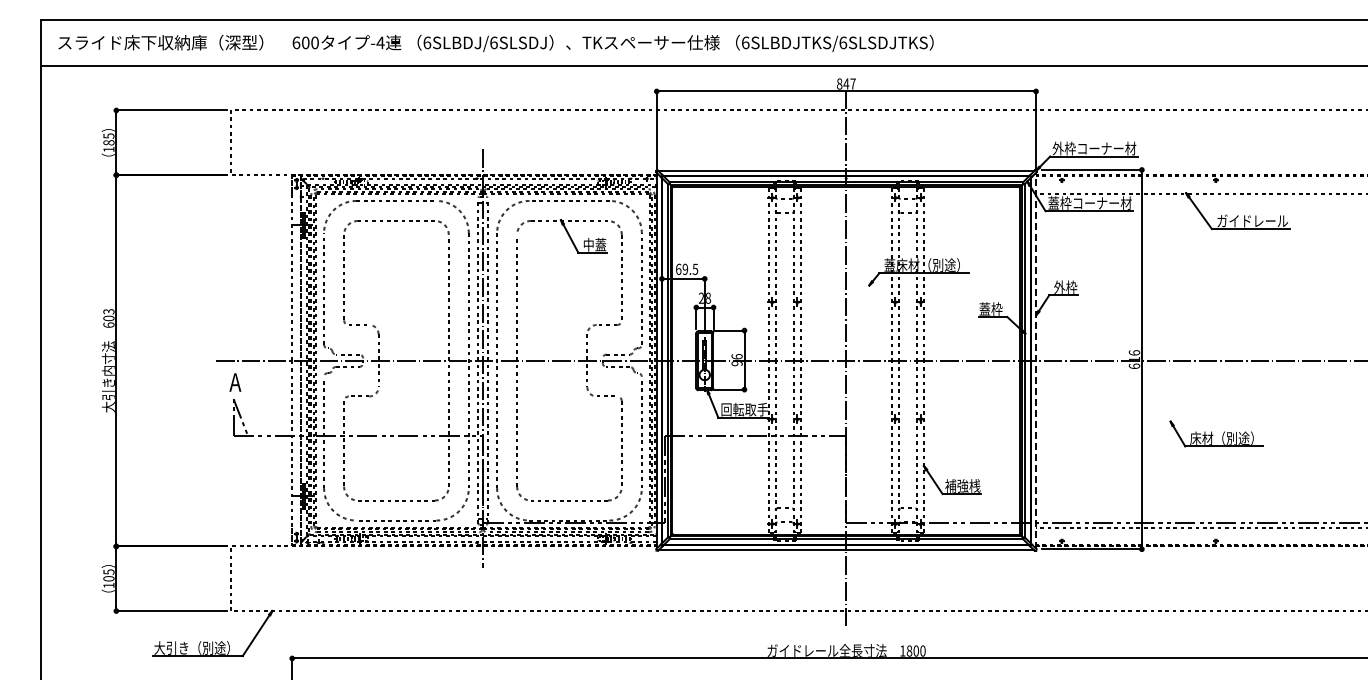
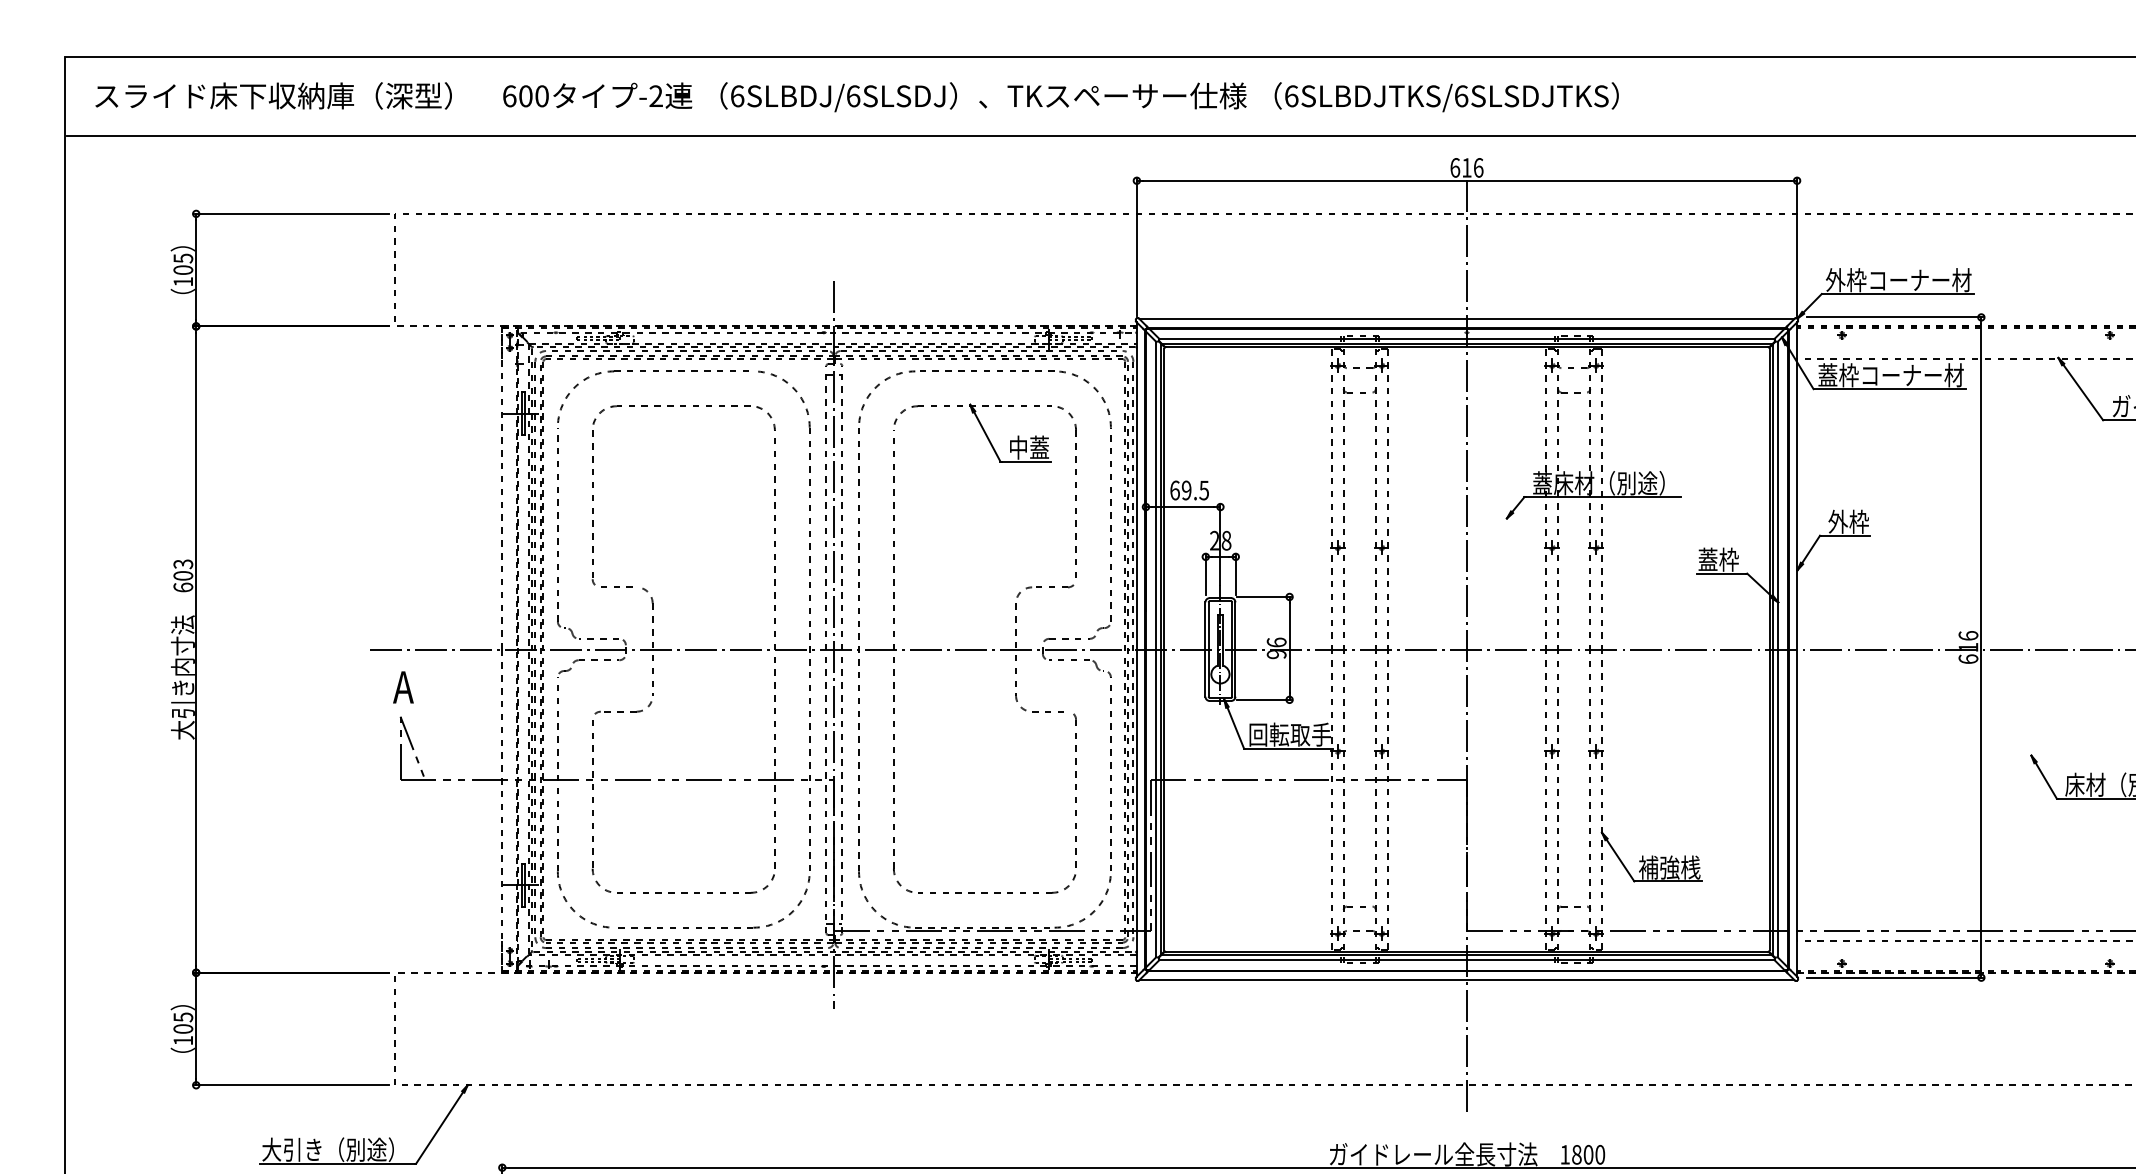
text: (380, 42) -> (656, 95), -4 -> -2
text: (846, 83) -> (1467, 166), 847 -> 616
text: (108, 142) -> (182, 269), 185 -> 105
line: (1036, 360) -> (1797, 649), dashed -> solid

